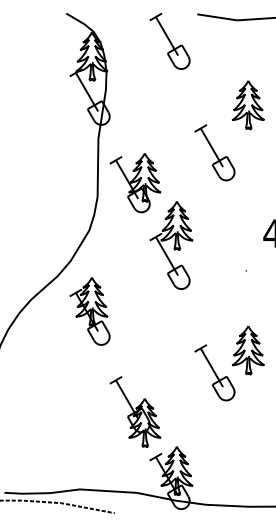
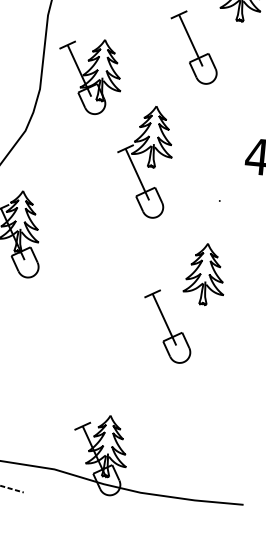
part: (171, 245) -> (144, 161), moved
part: (248, 350) -> (205, 274), moved
part: (135, 411) -> (62, 366), removed

